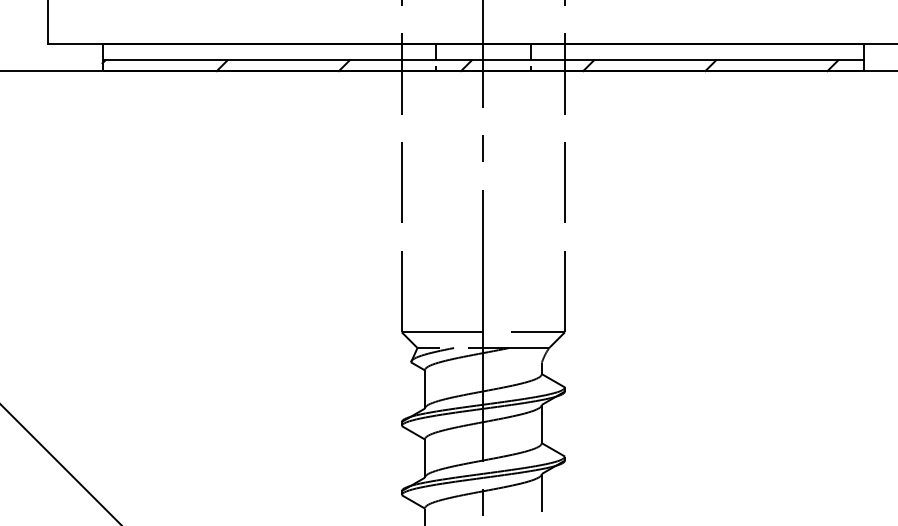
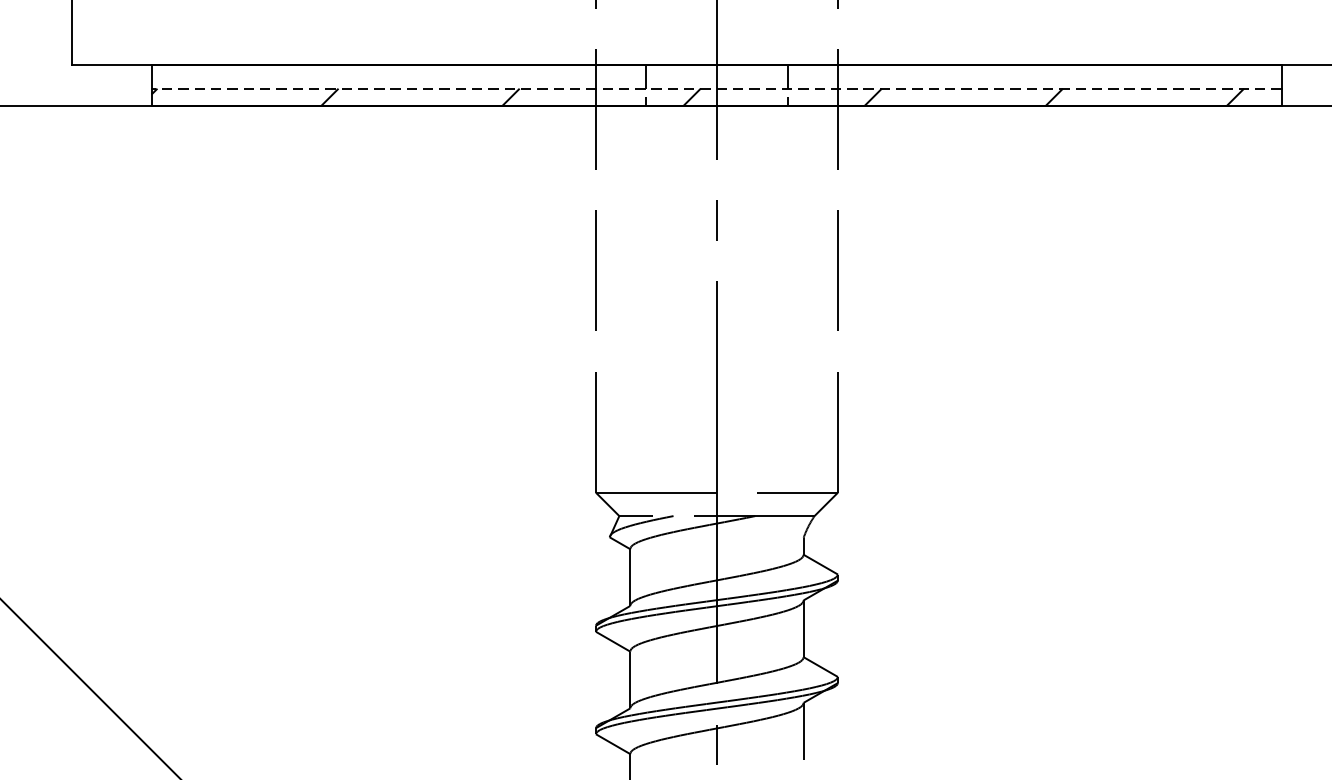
line: (483, 60) -> (717, 89), solid -> dashed

